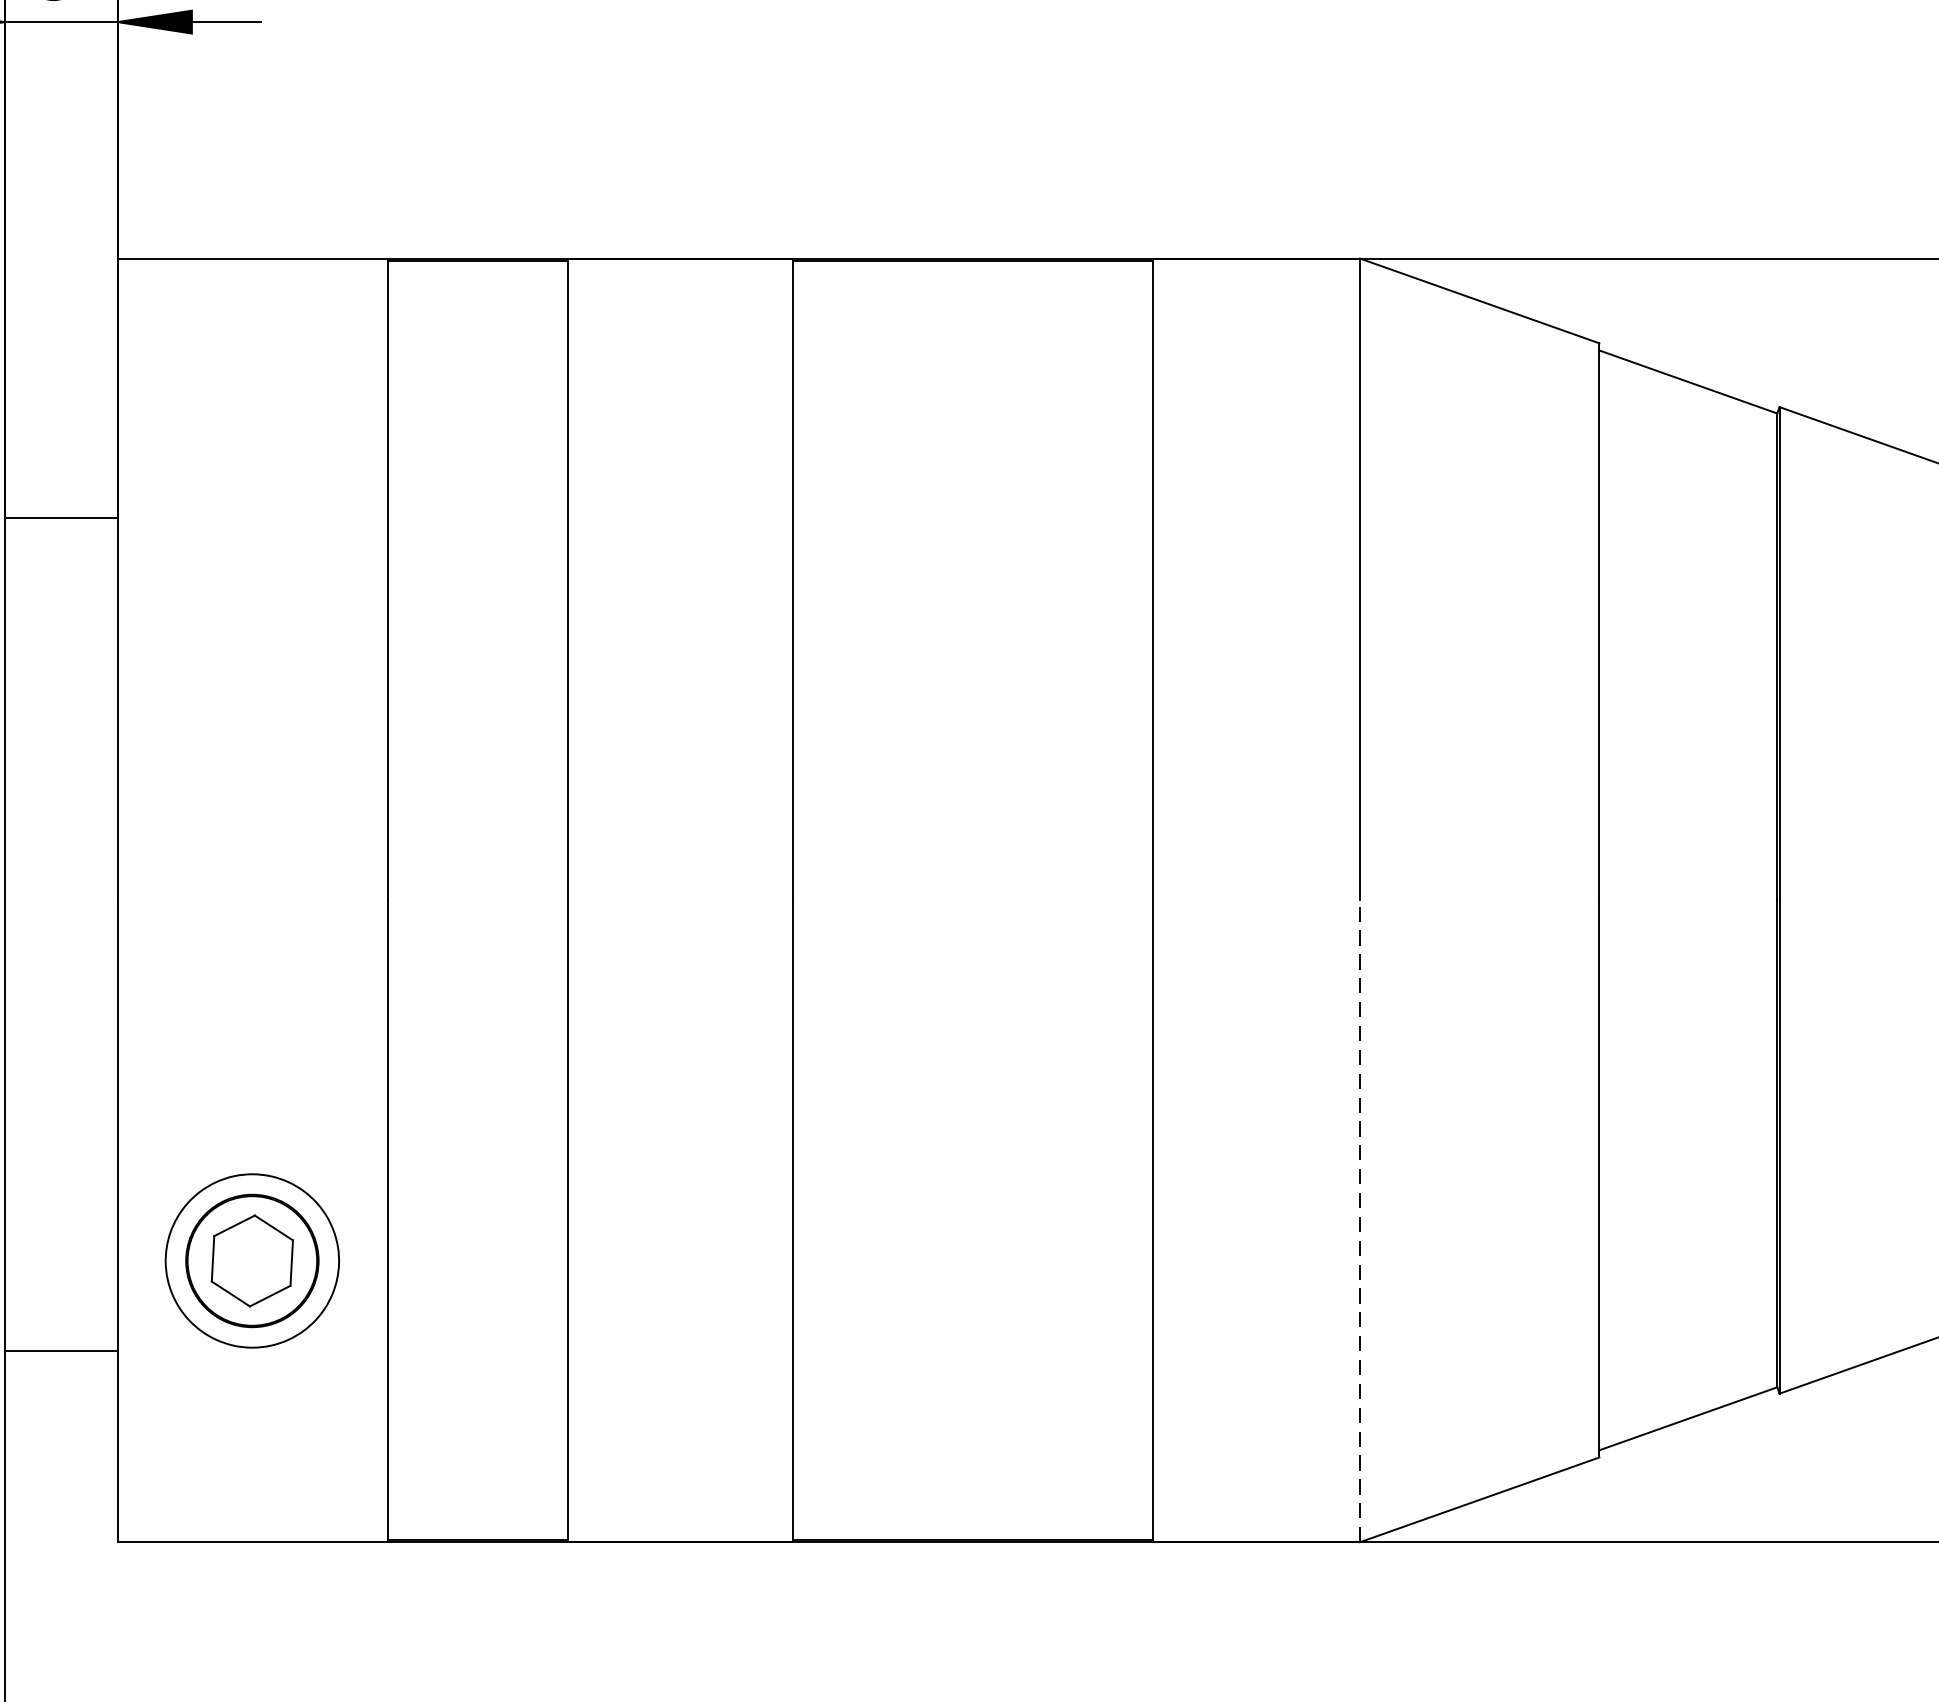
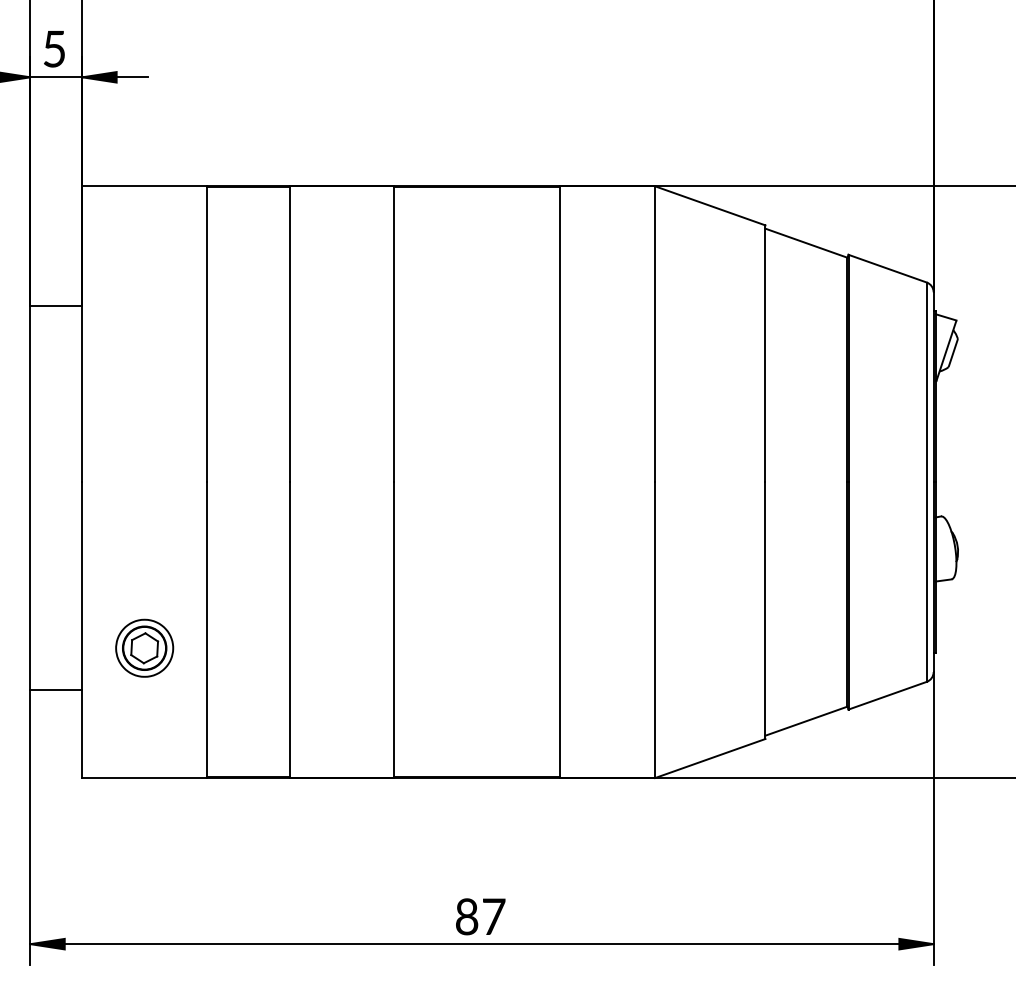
line: (1360, 1222) -> (655, 630), dashed -> solid
part: (252, 1258) -> (144, 647), size x0.71

